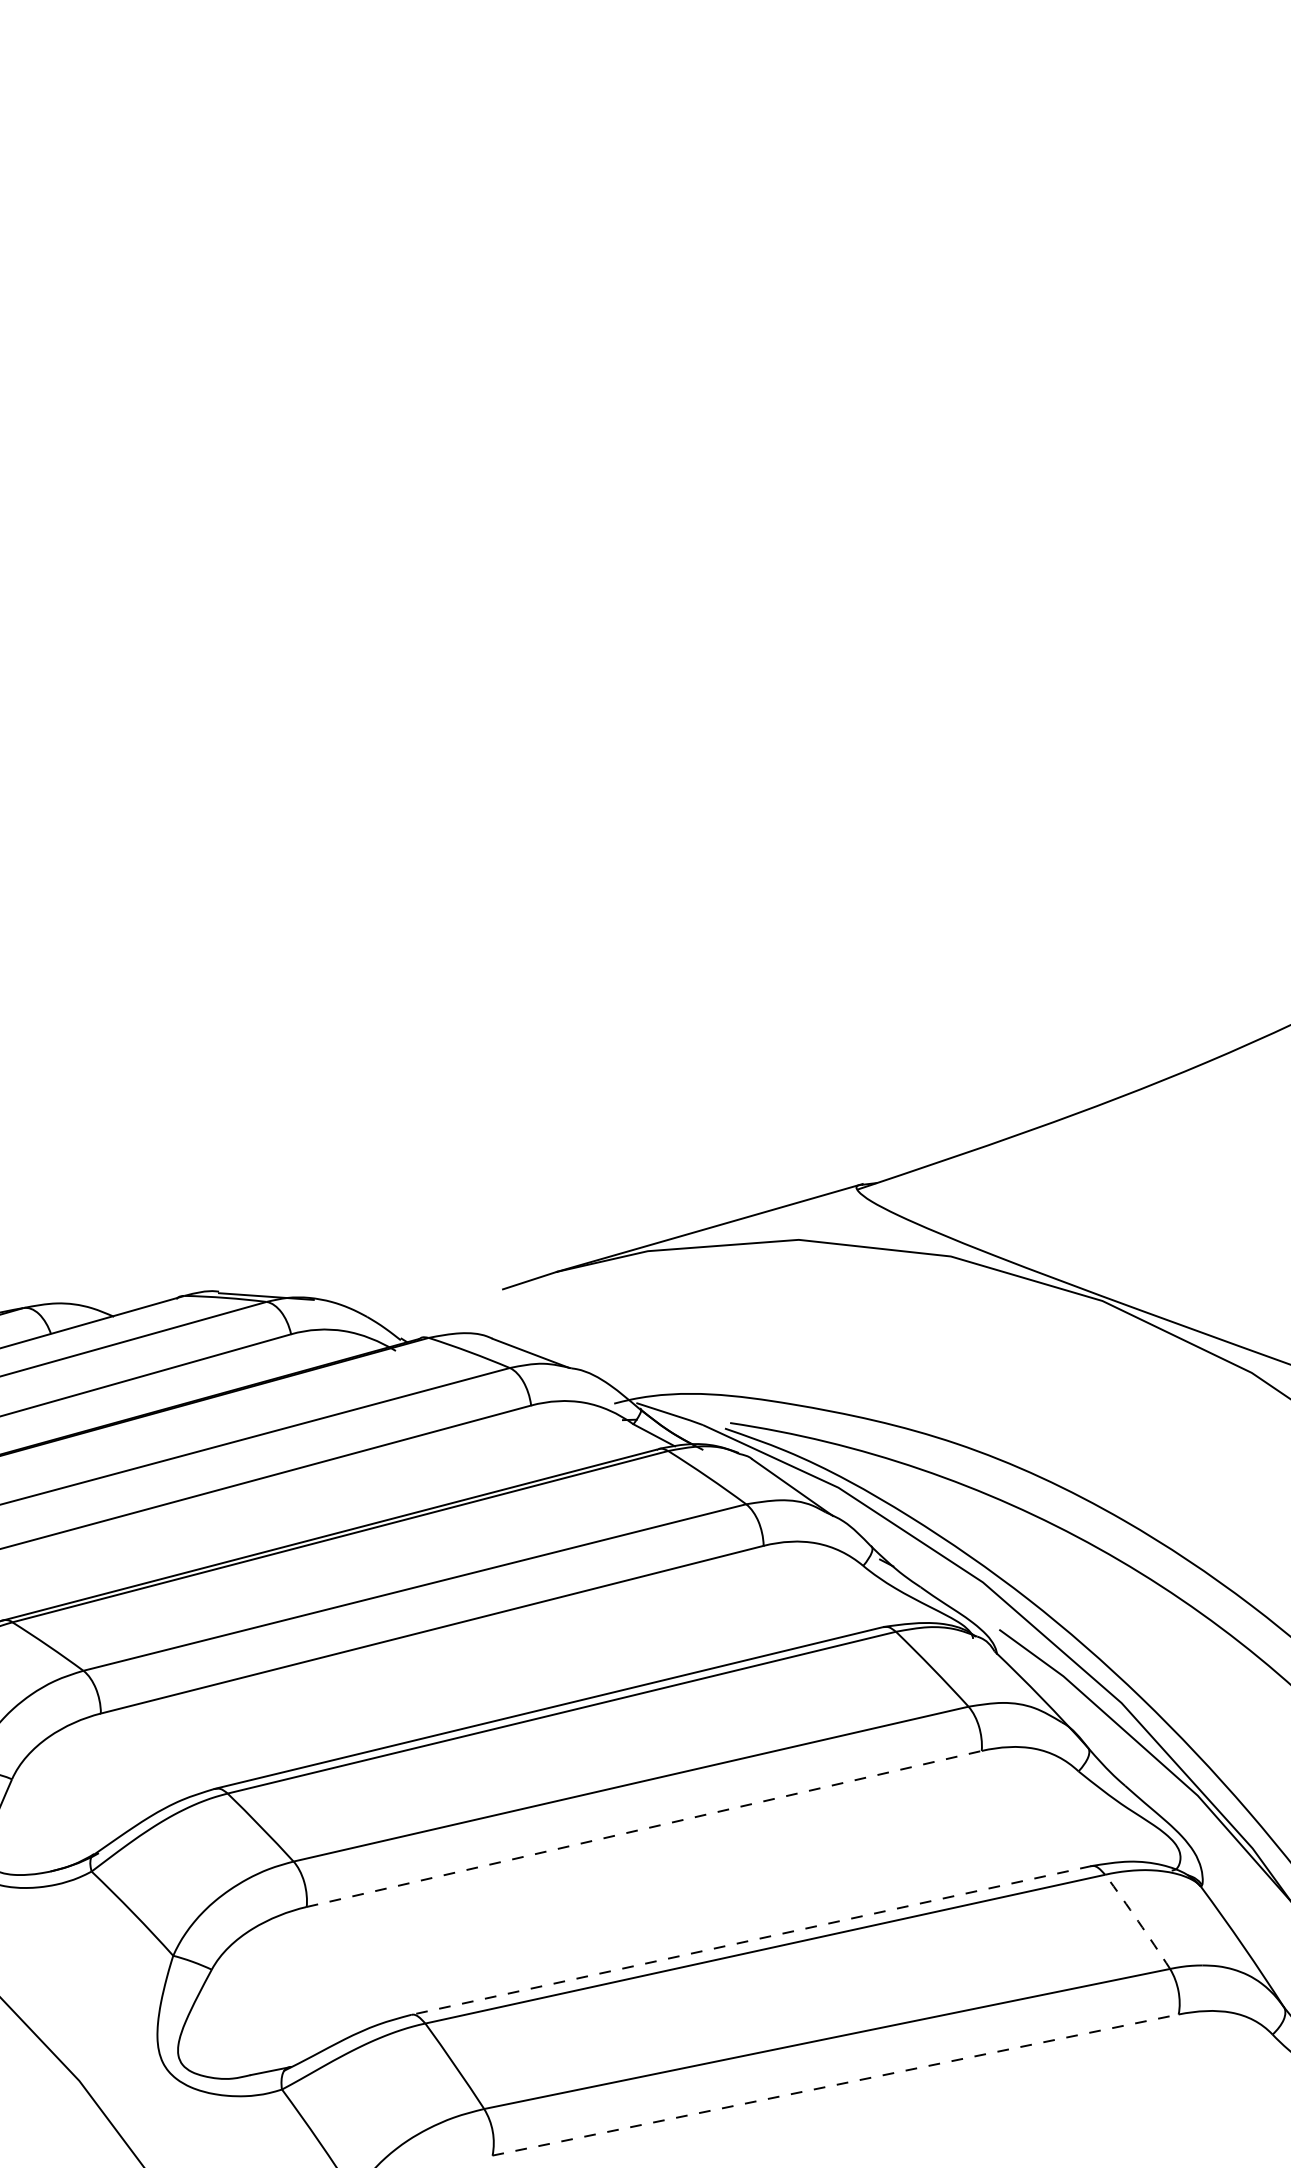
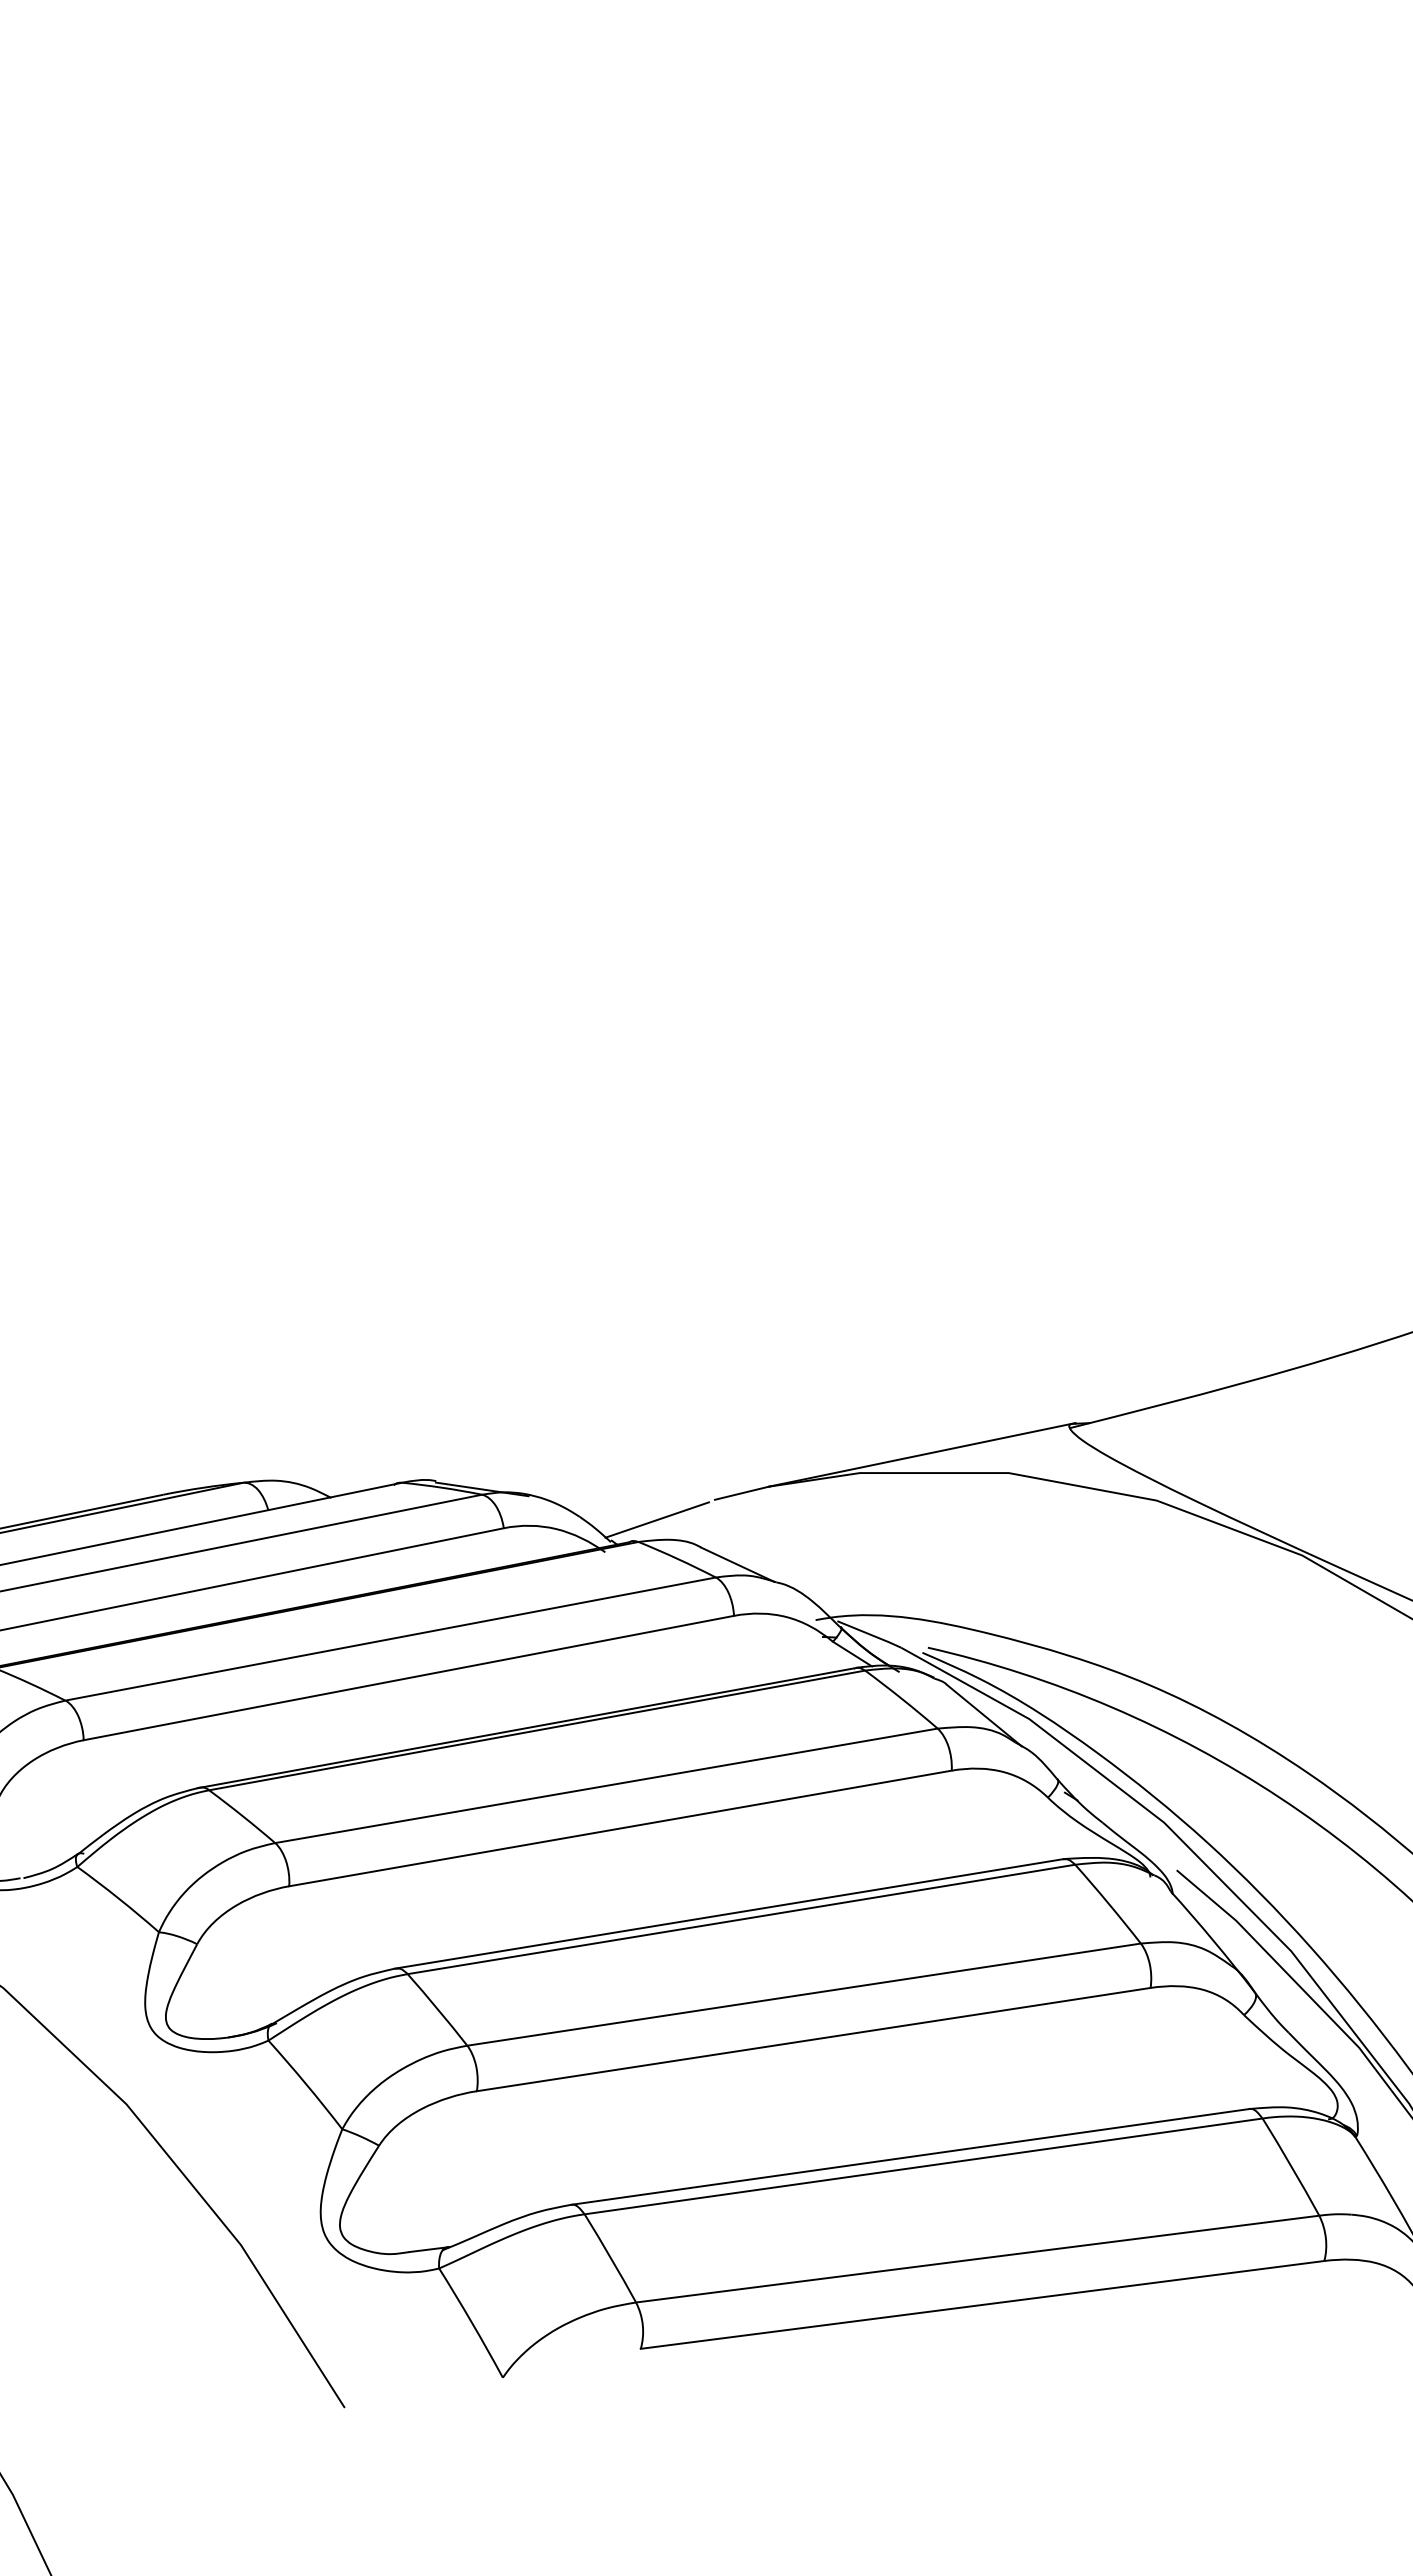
line: (445, 1313) -> (656, 1519), added
line: (644, 1828) -> (813, 2039), dashed -> solid
arc: (1138, 1921) -> (1291, 2166), dashed -> solid
line: (751, 1940) -> (910, 2156), dashed -> solid
line: (835, 2084) -> (982, 2304), dashed -> solid

